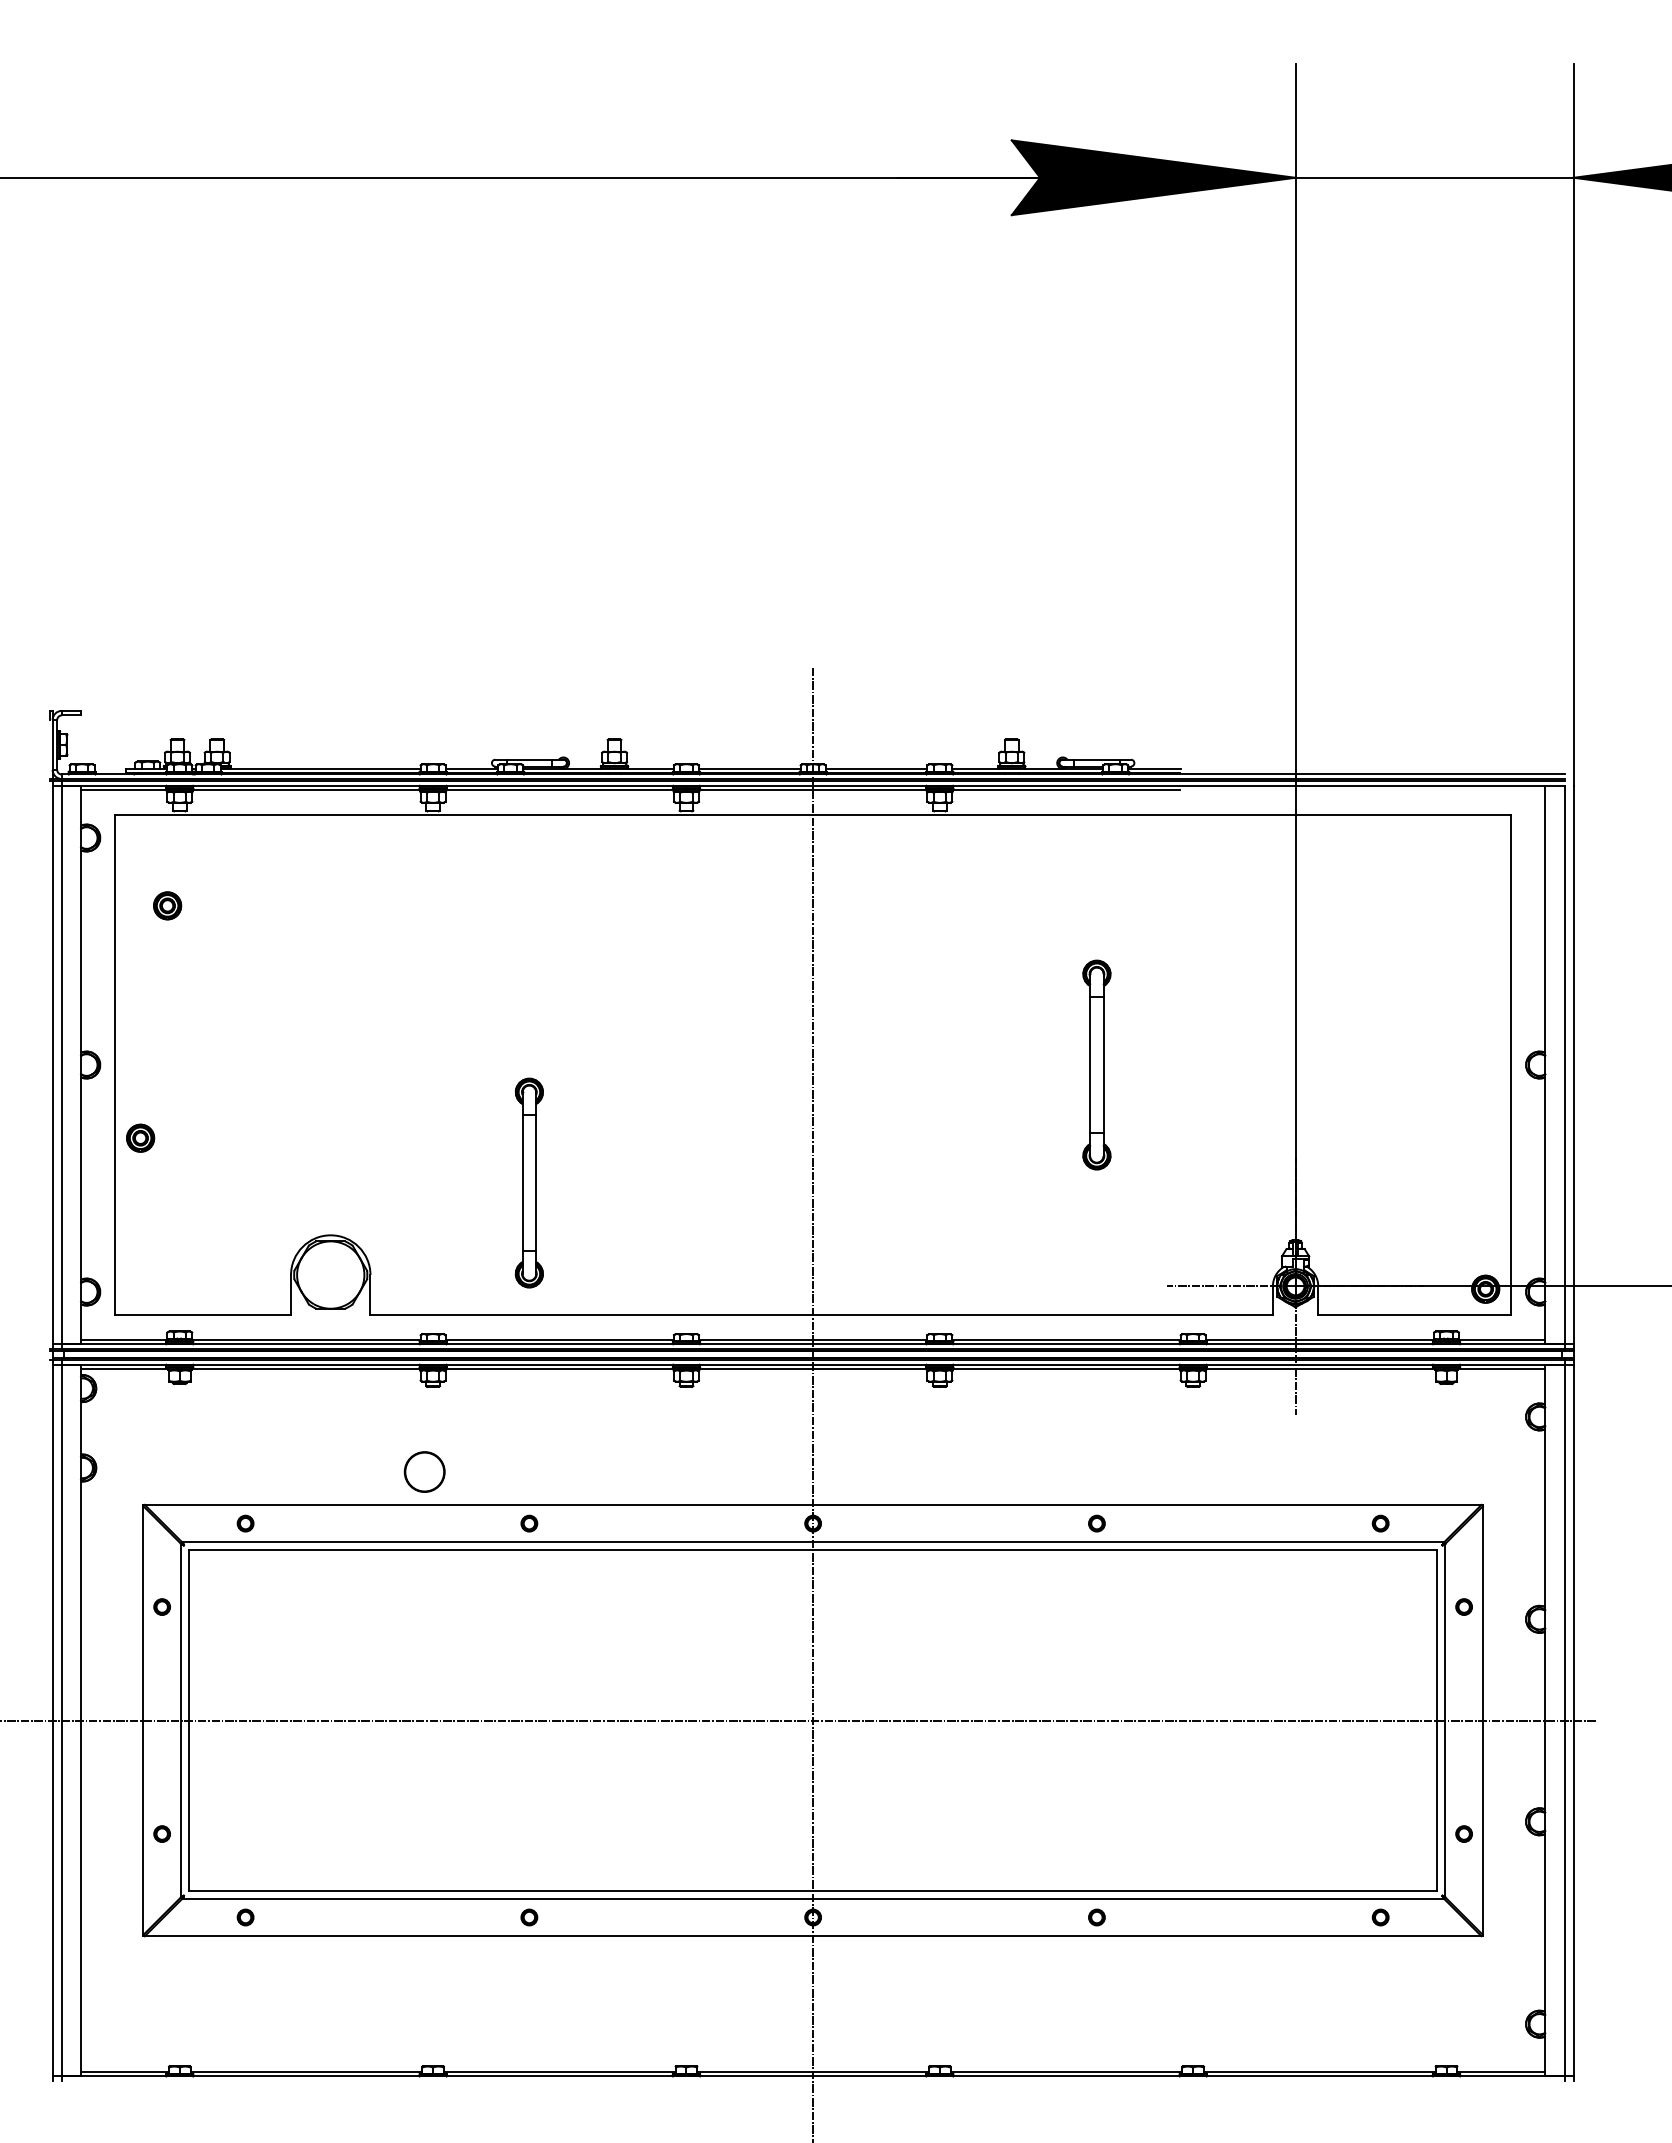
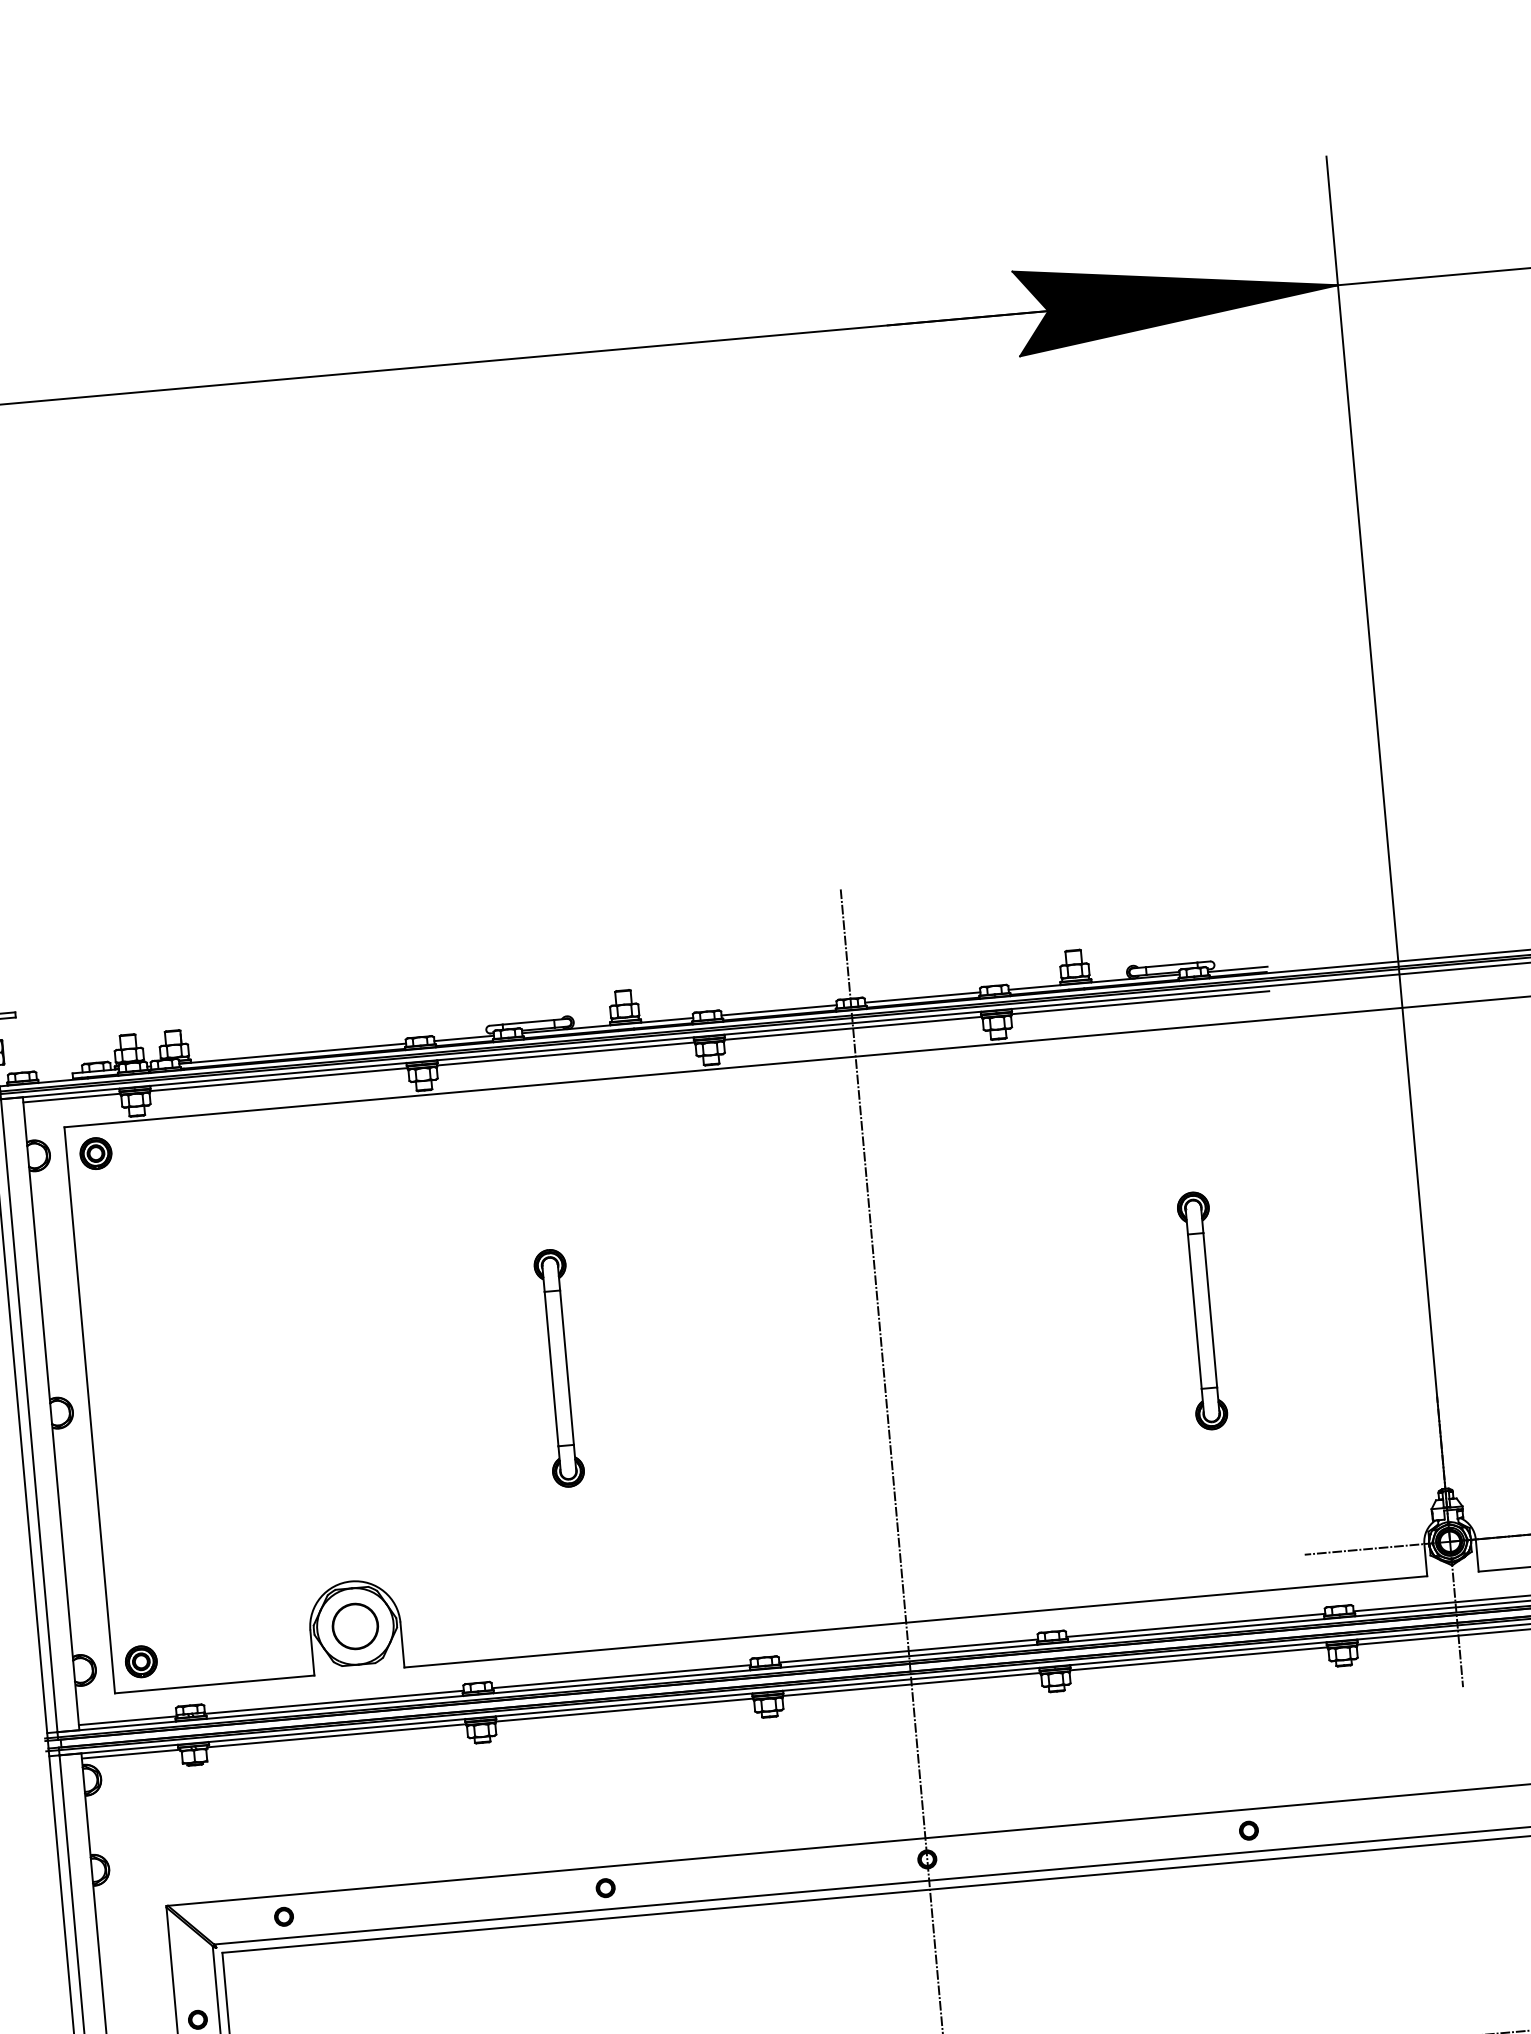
part: (167, 905) -> (95, 1153), moved
part: (140, 1137) -> (141, 1660), moved
part: (528, 1182) -> (558, 1367), moved
part: (424, 1471) -> (355, 1625), moved

